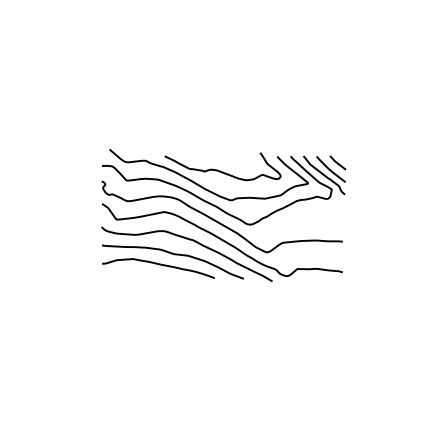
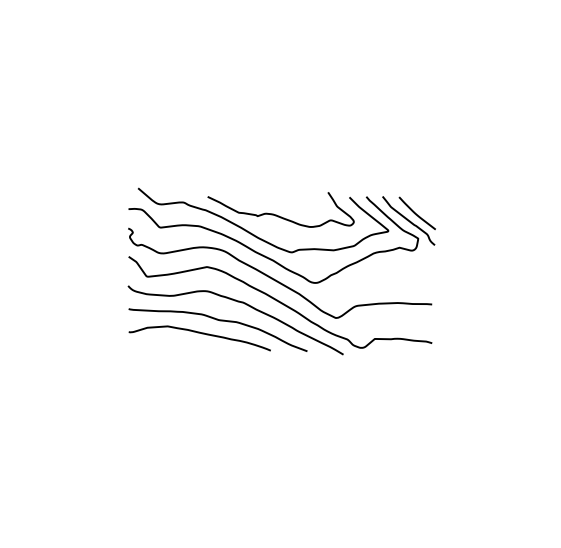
curve: (337, 162) -> (425, 204), removed

